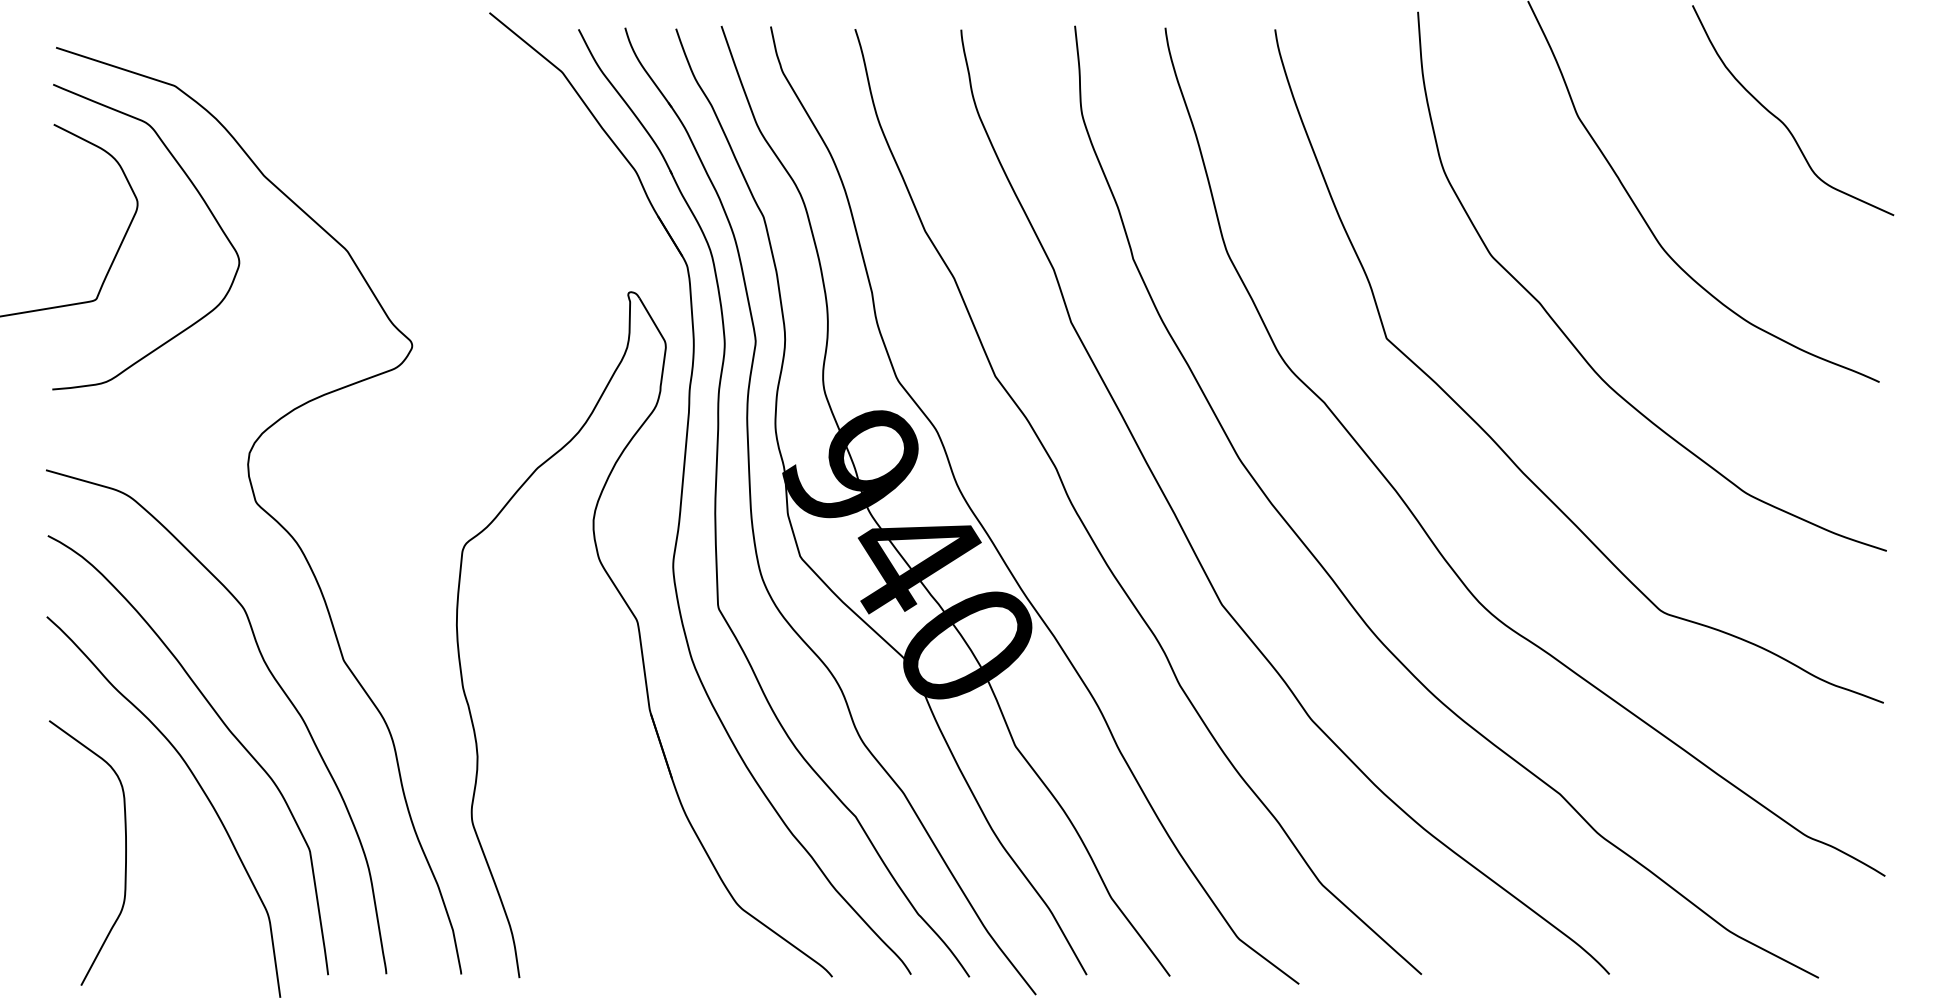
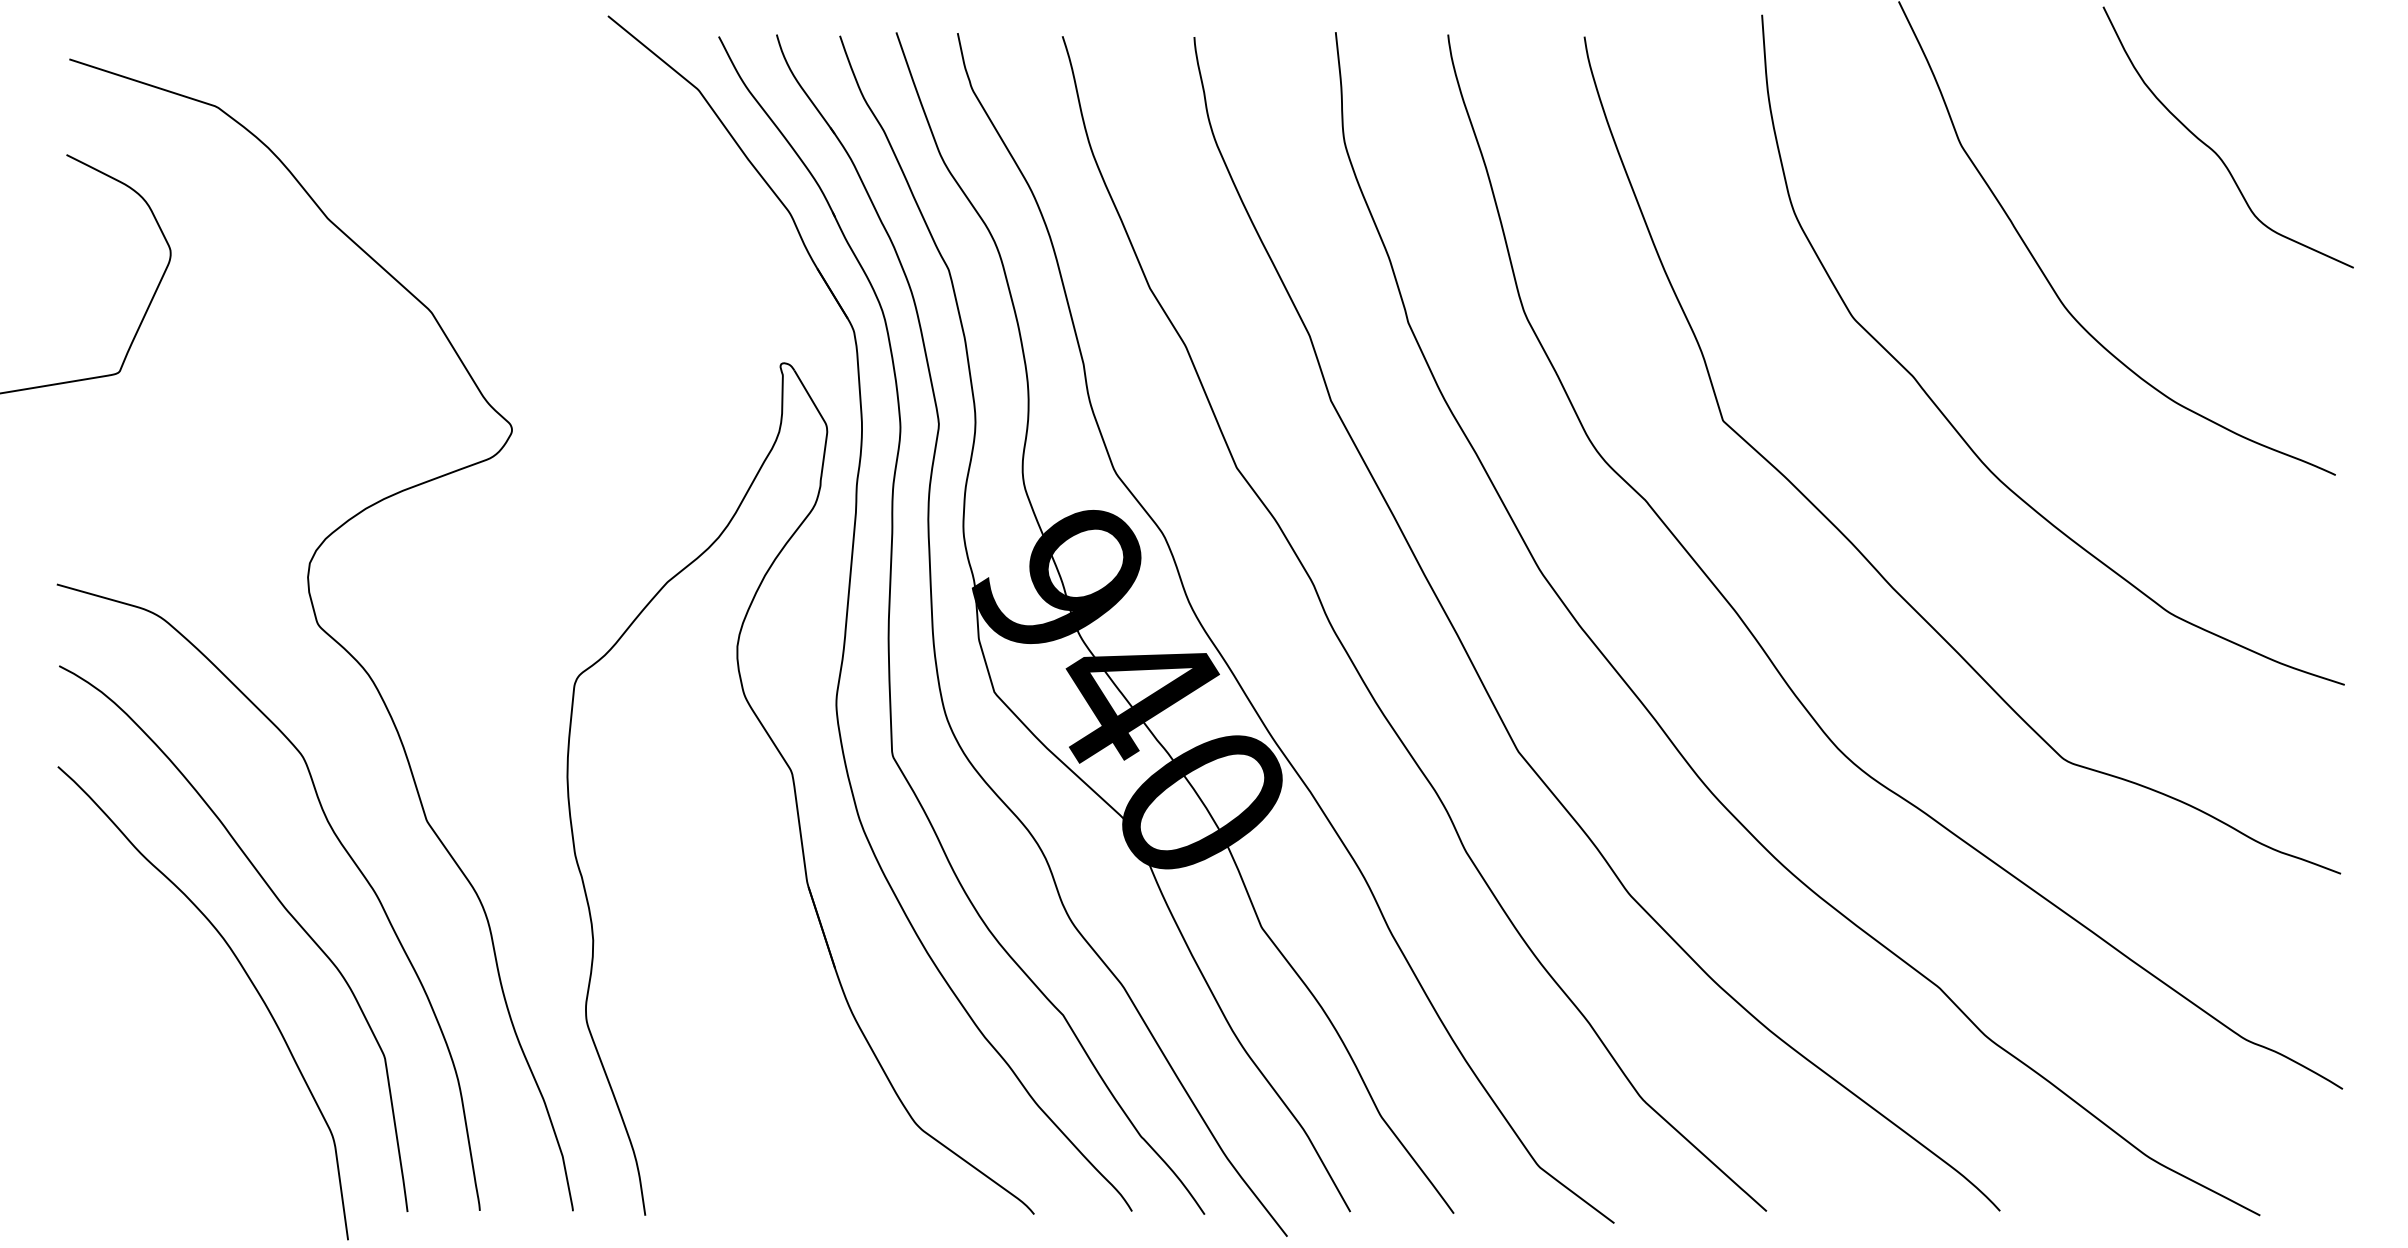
curve: (201, 199) -> (250, 247), removed
curve: (125, 853) -> (155, 1060), removed

